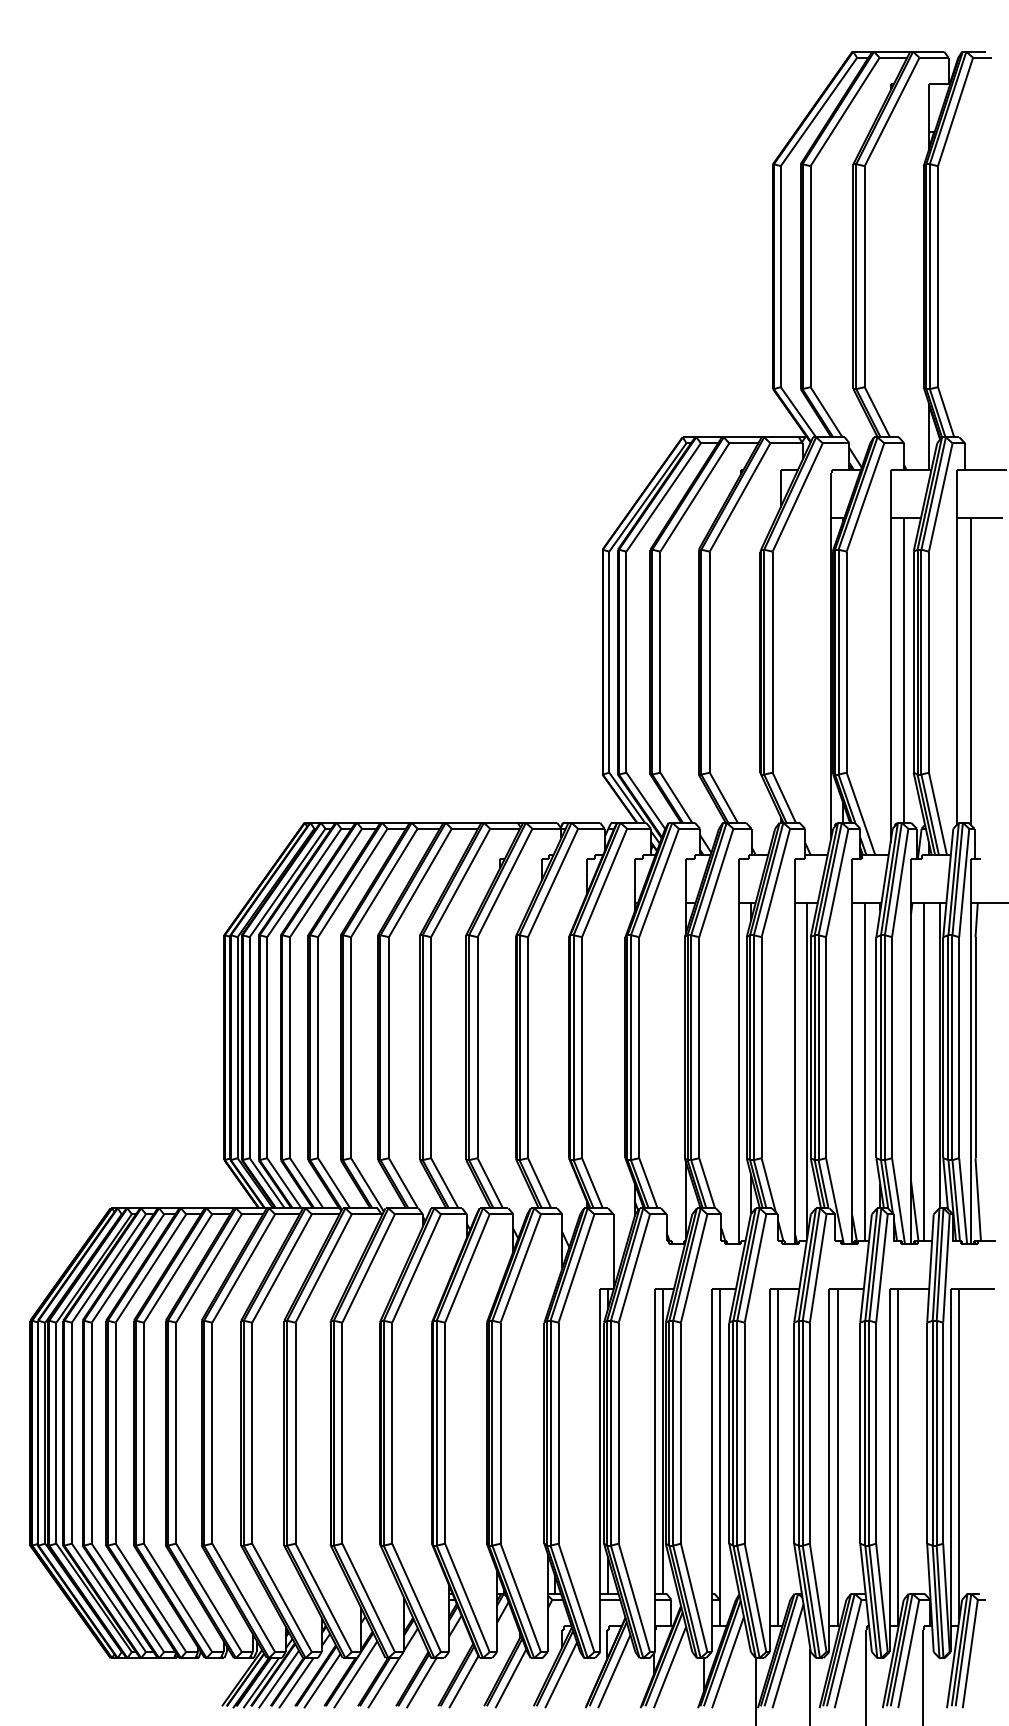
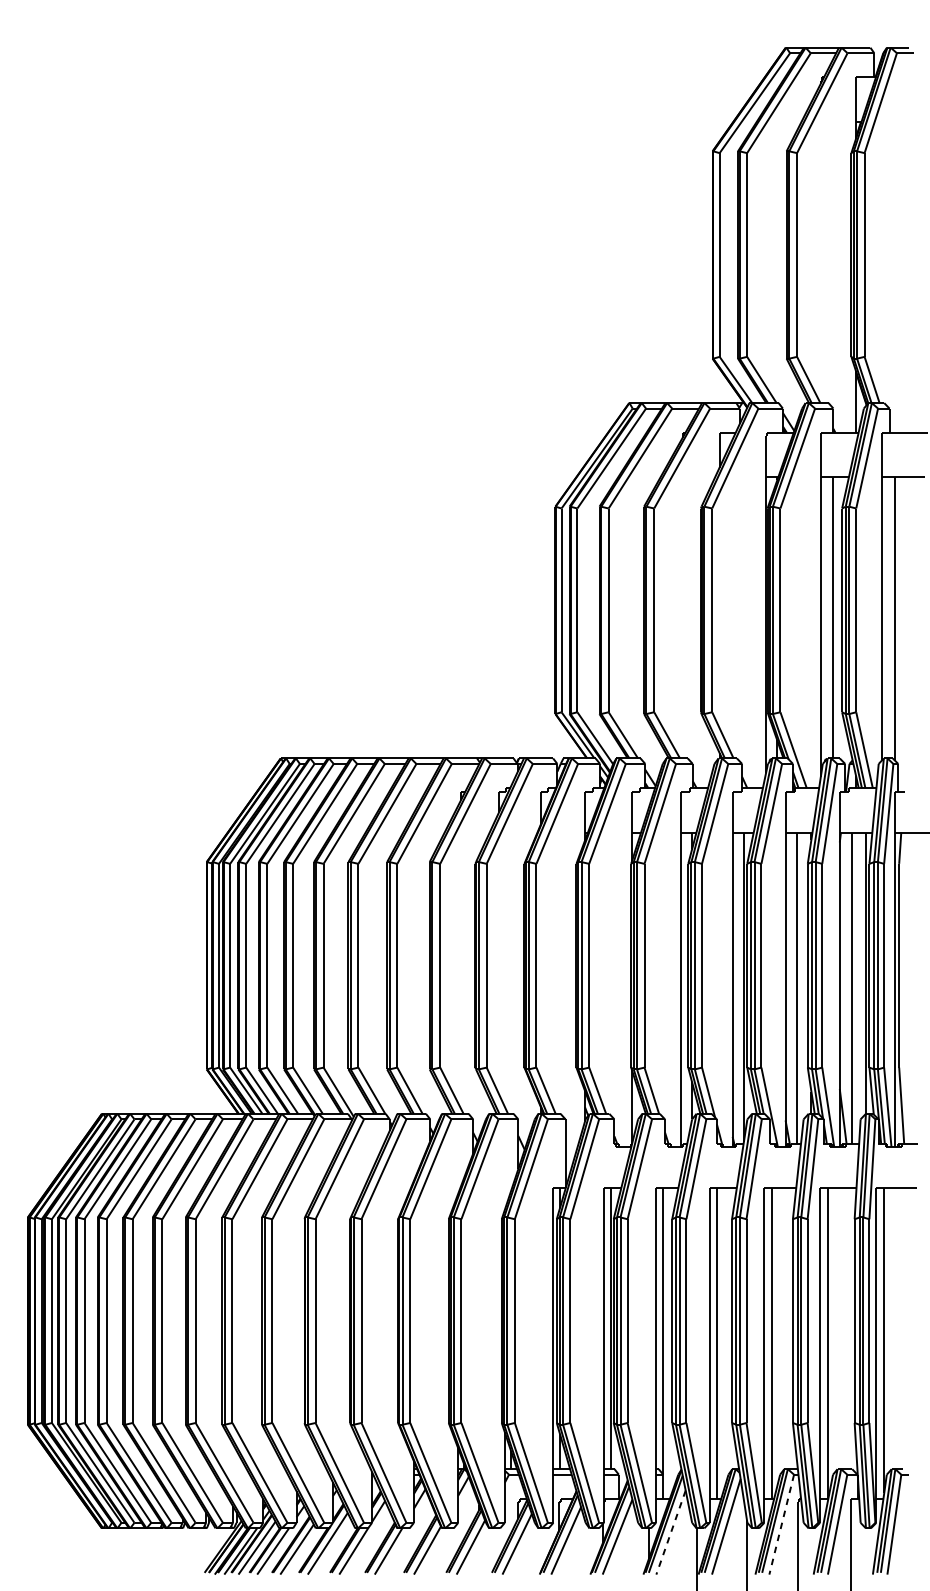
line: (848, 1654) -> (782, 1525), solid -> dashed
line: (727, 1663) -> (670, 1533), solid -> dashed

